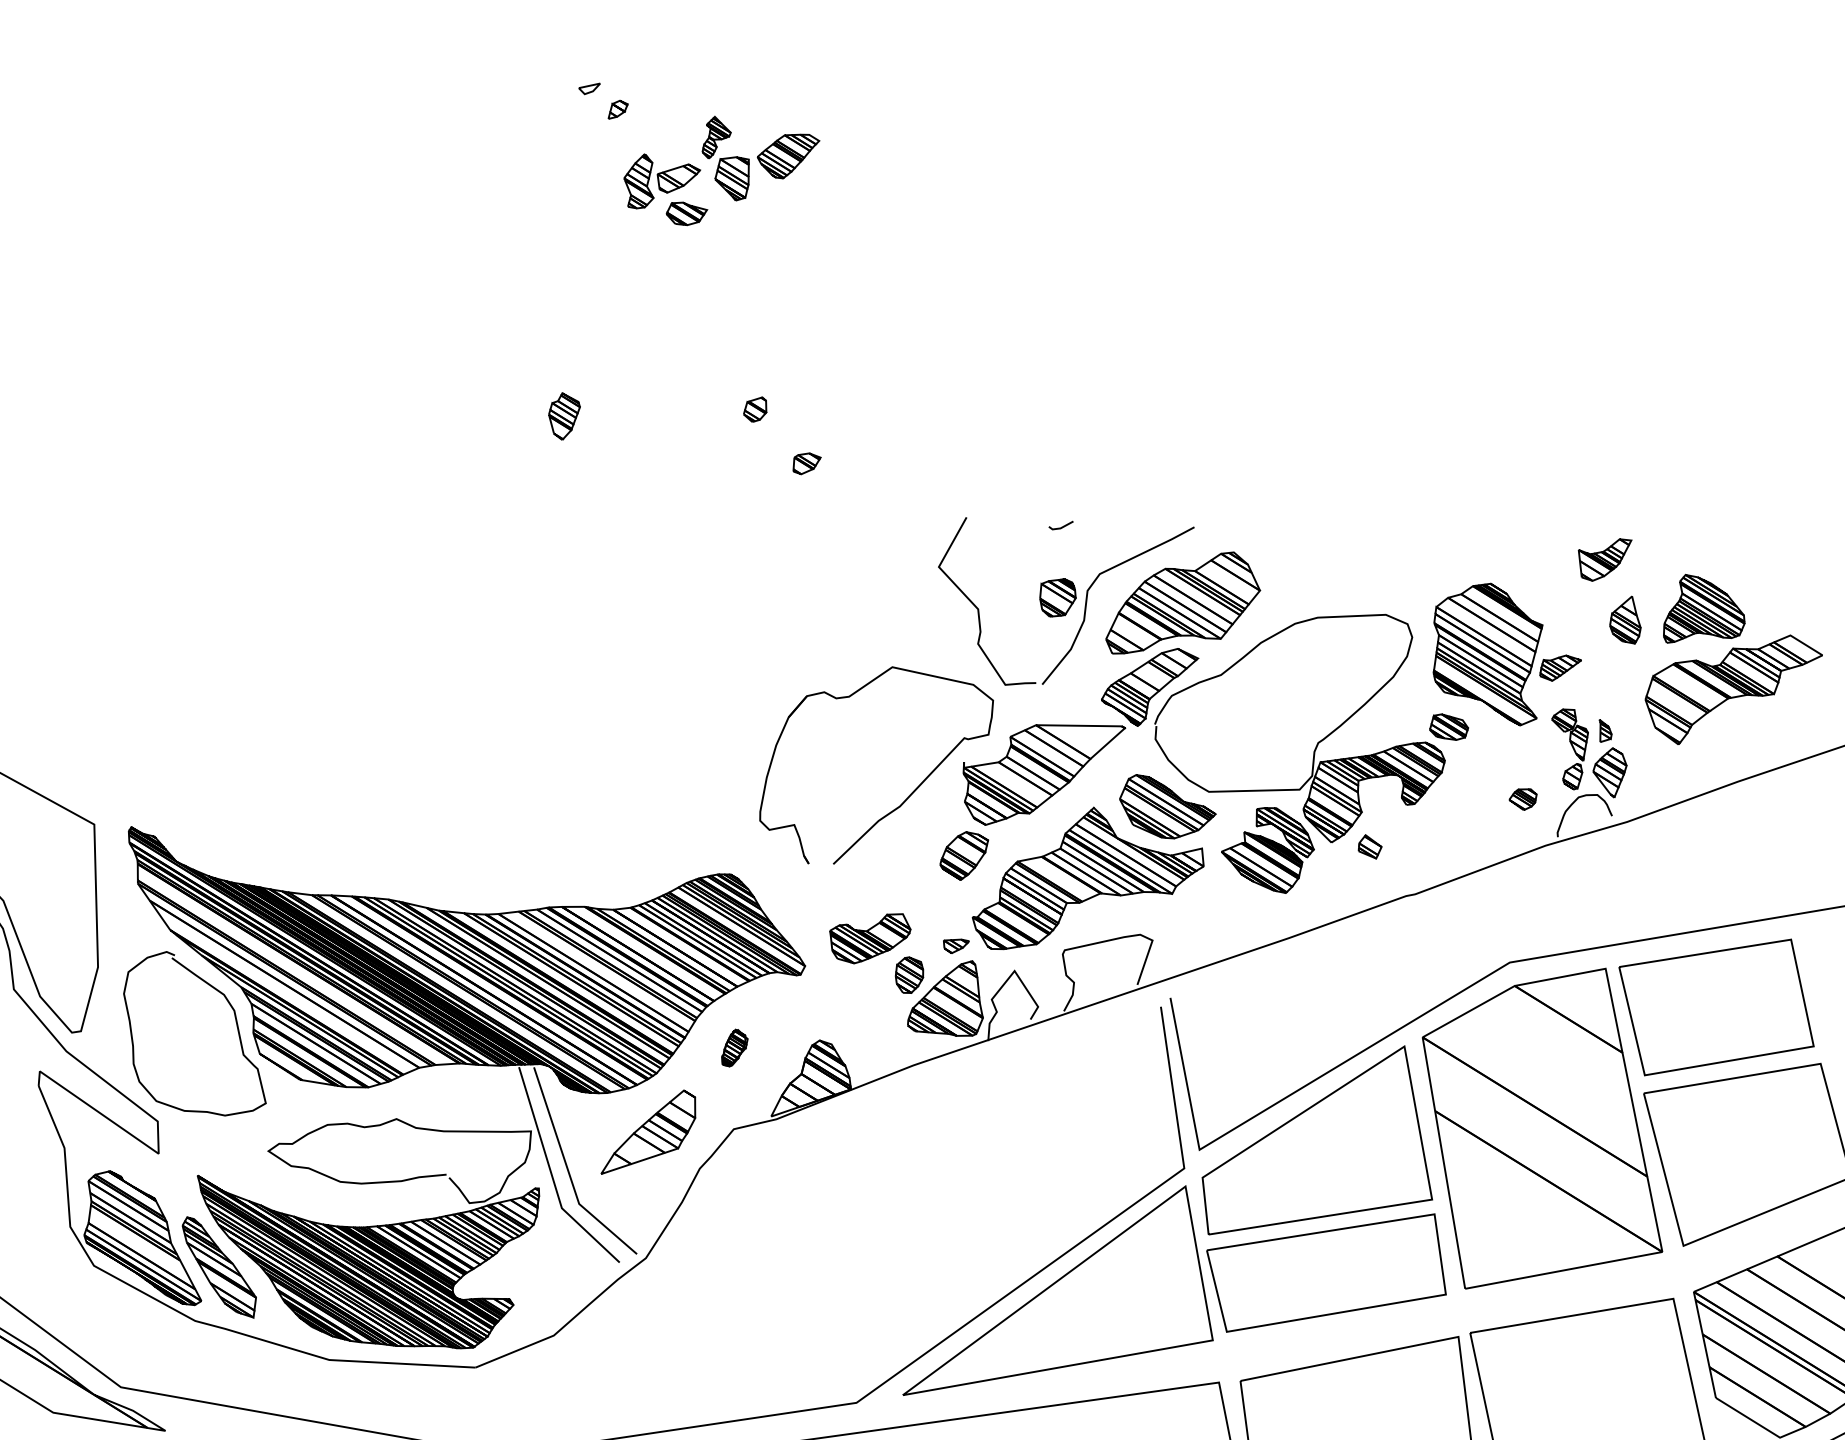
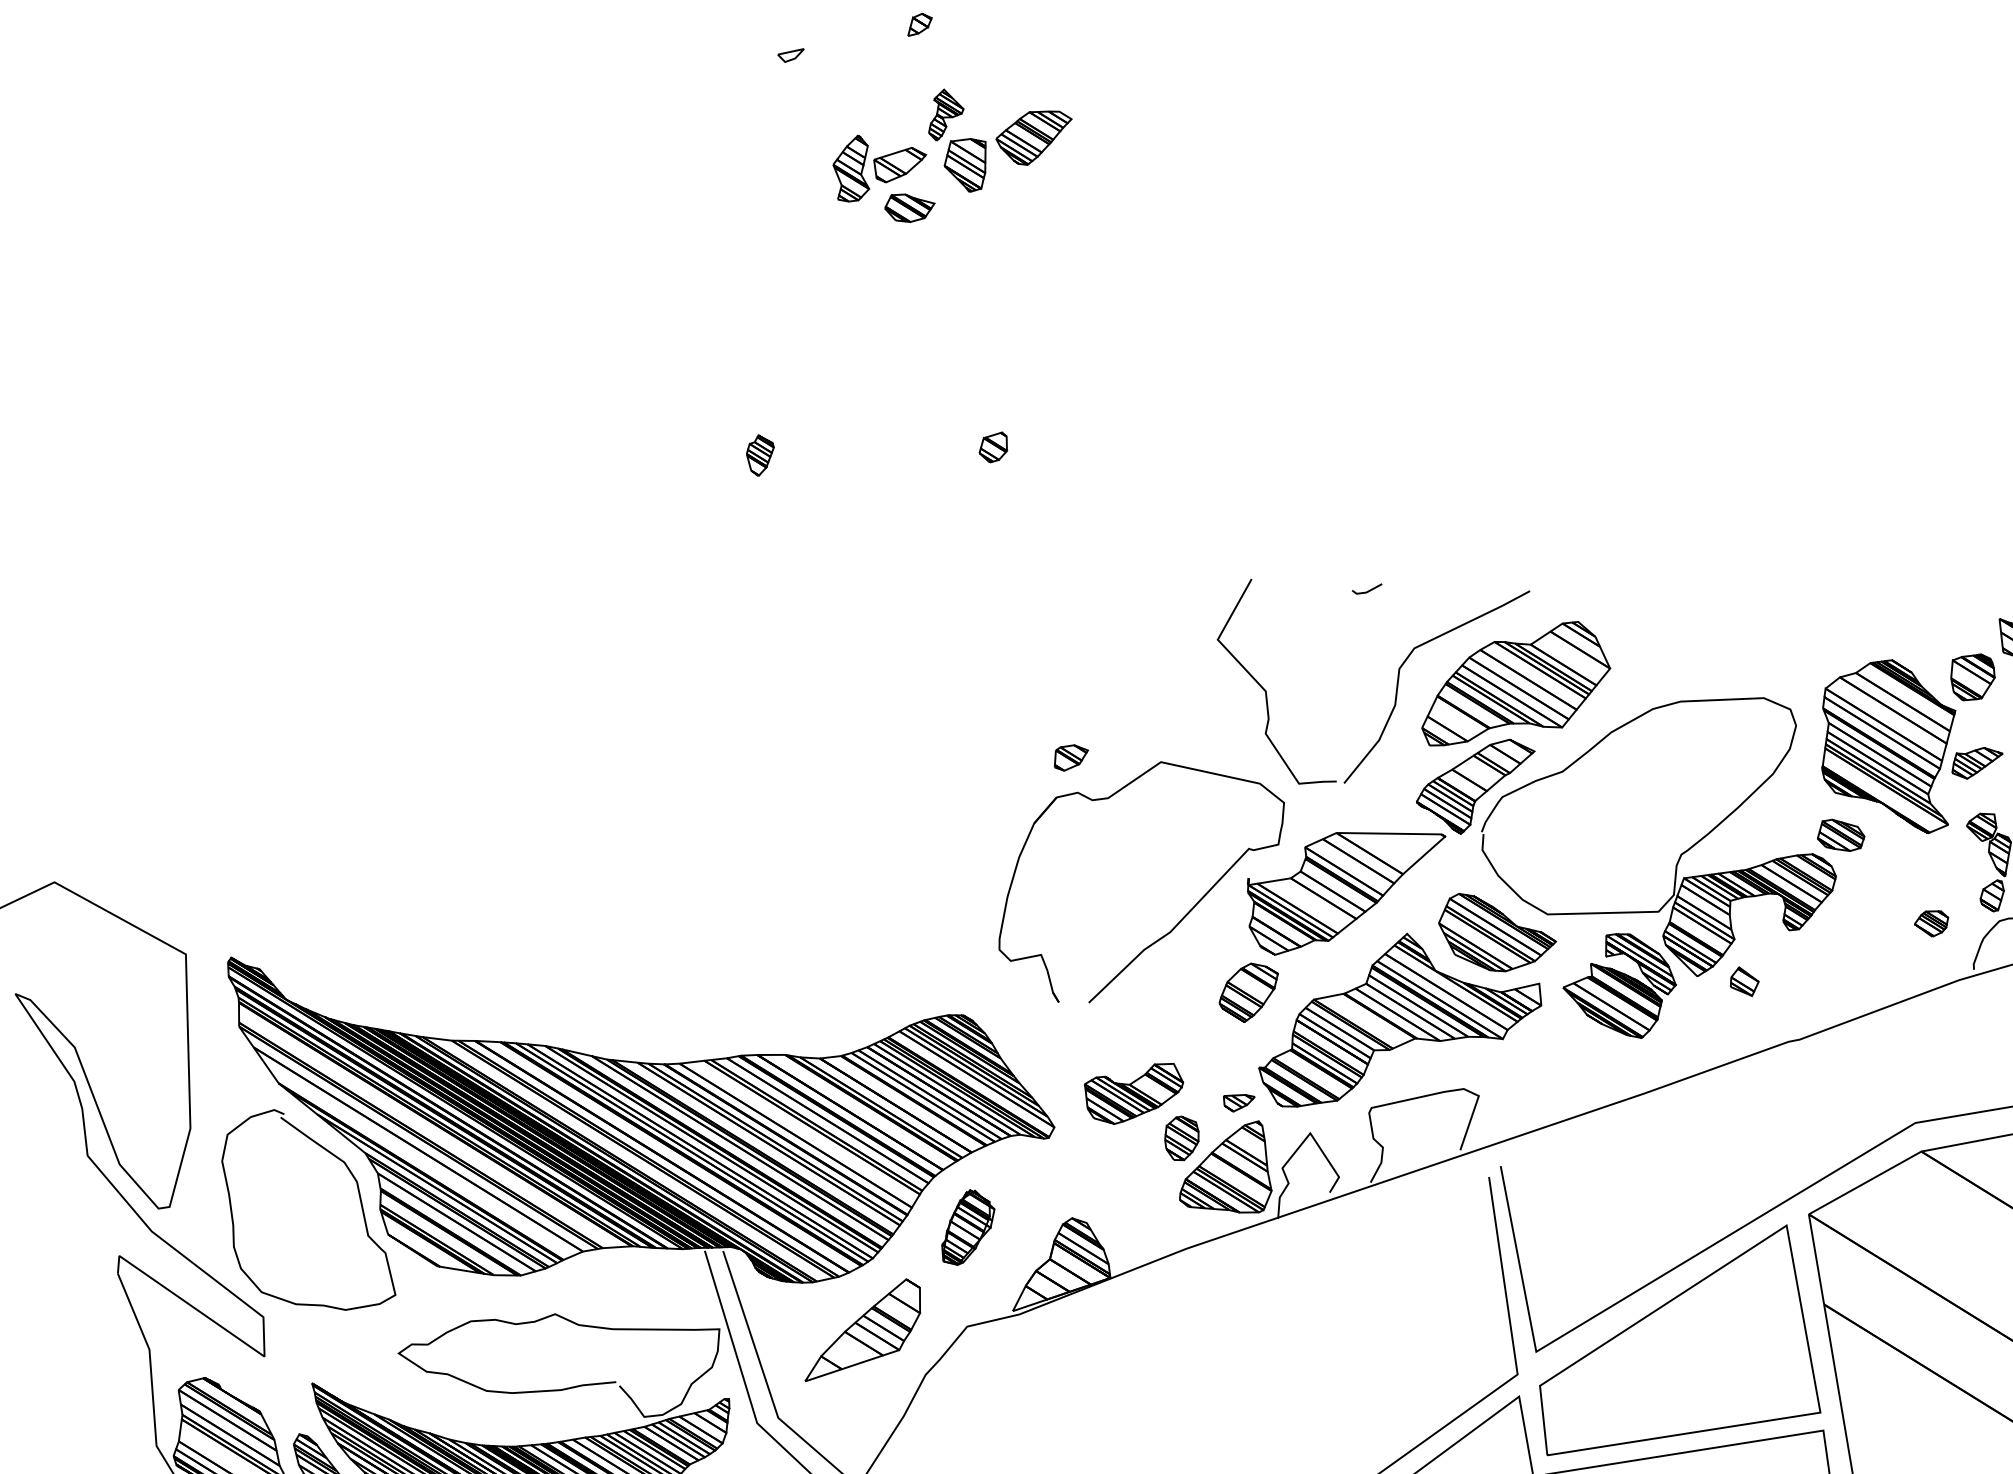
part: (617, 109) -> (919, 24), moved
part: (564, 415) -> (760, 454), size x0.71
part: (806, 463) -> (1070, 757), moved
part: (1057, 597) -> (1972, 676), moved
part: (734, 1047) -> (968, 1226), size x1.67

